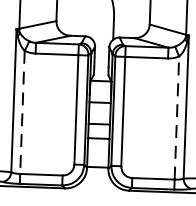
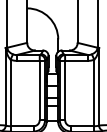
line: (22, 113) -> (10, 93), dashed -> solid
line: (177, 117) -> (94, 92), dashed -> solid

